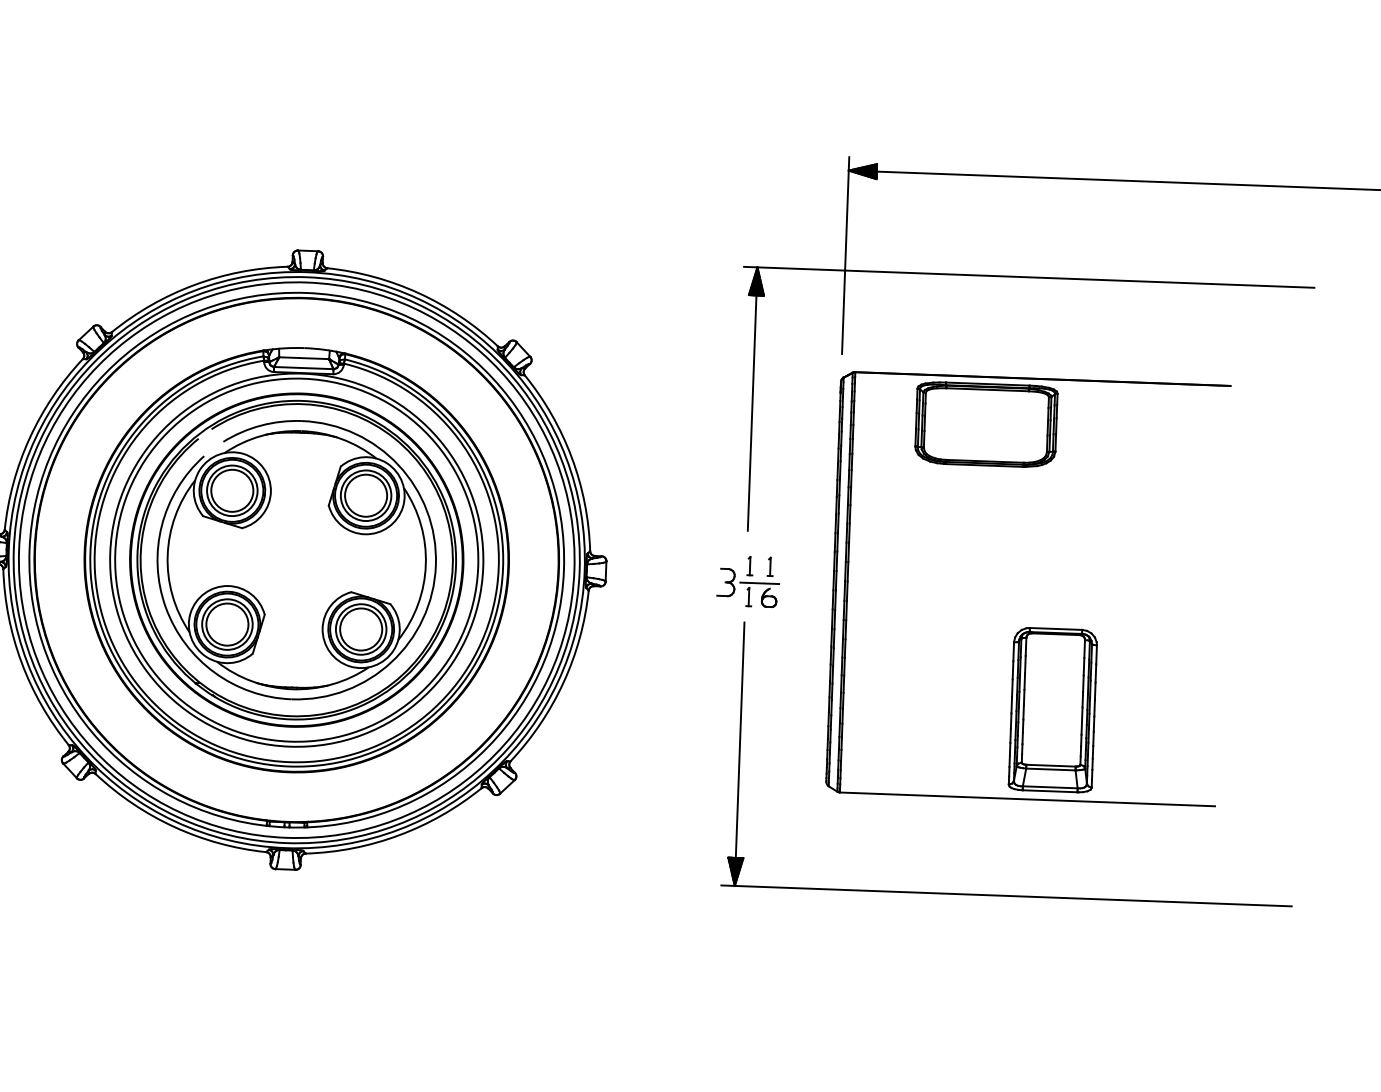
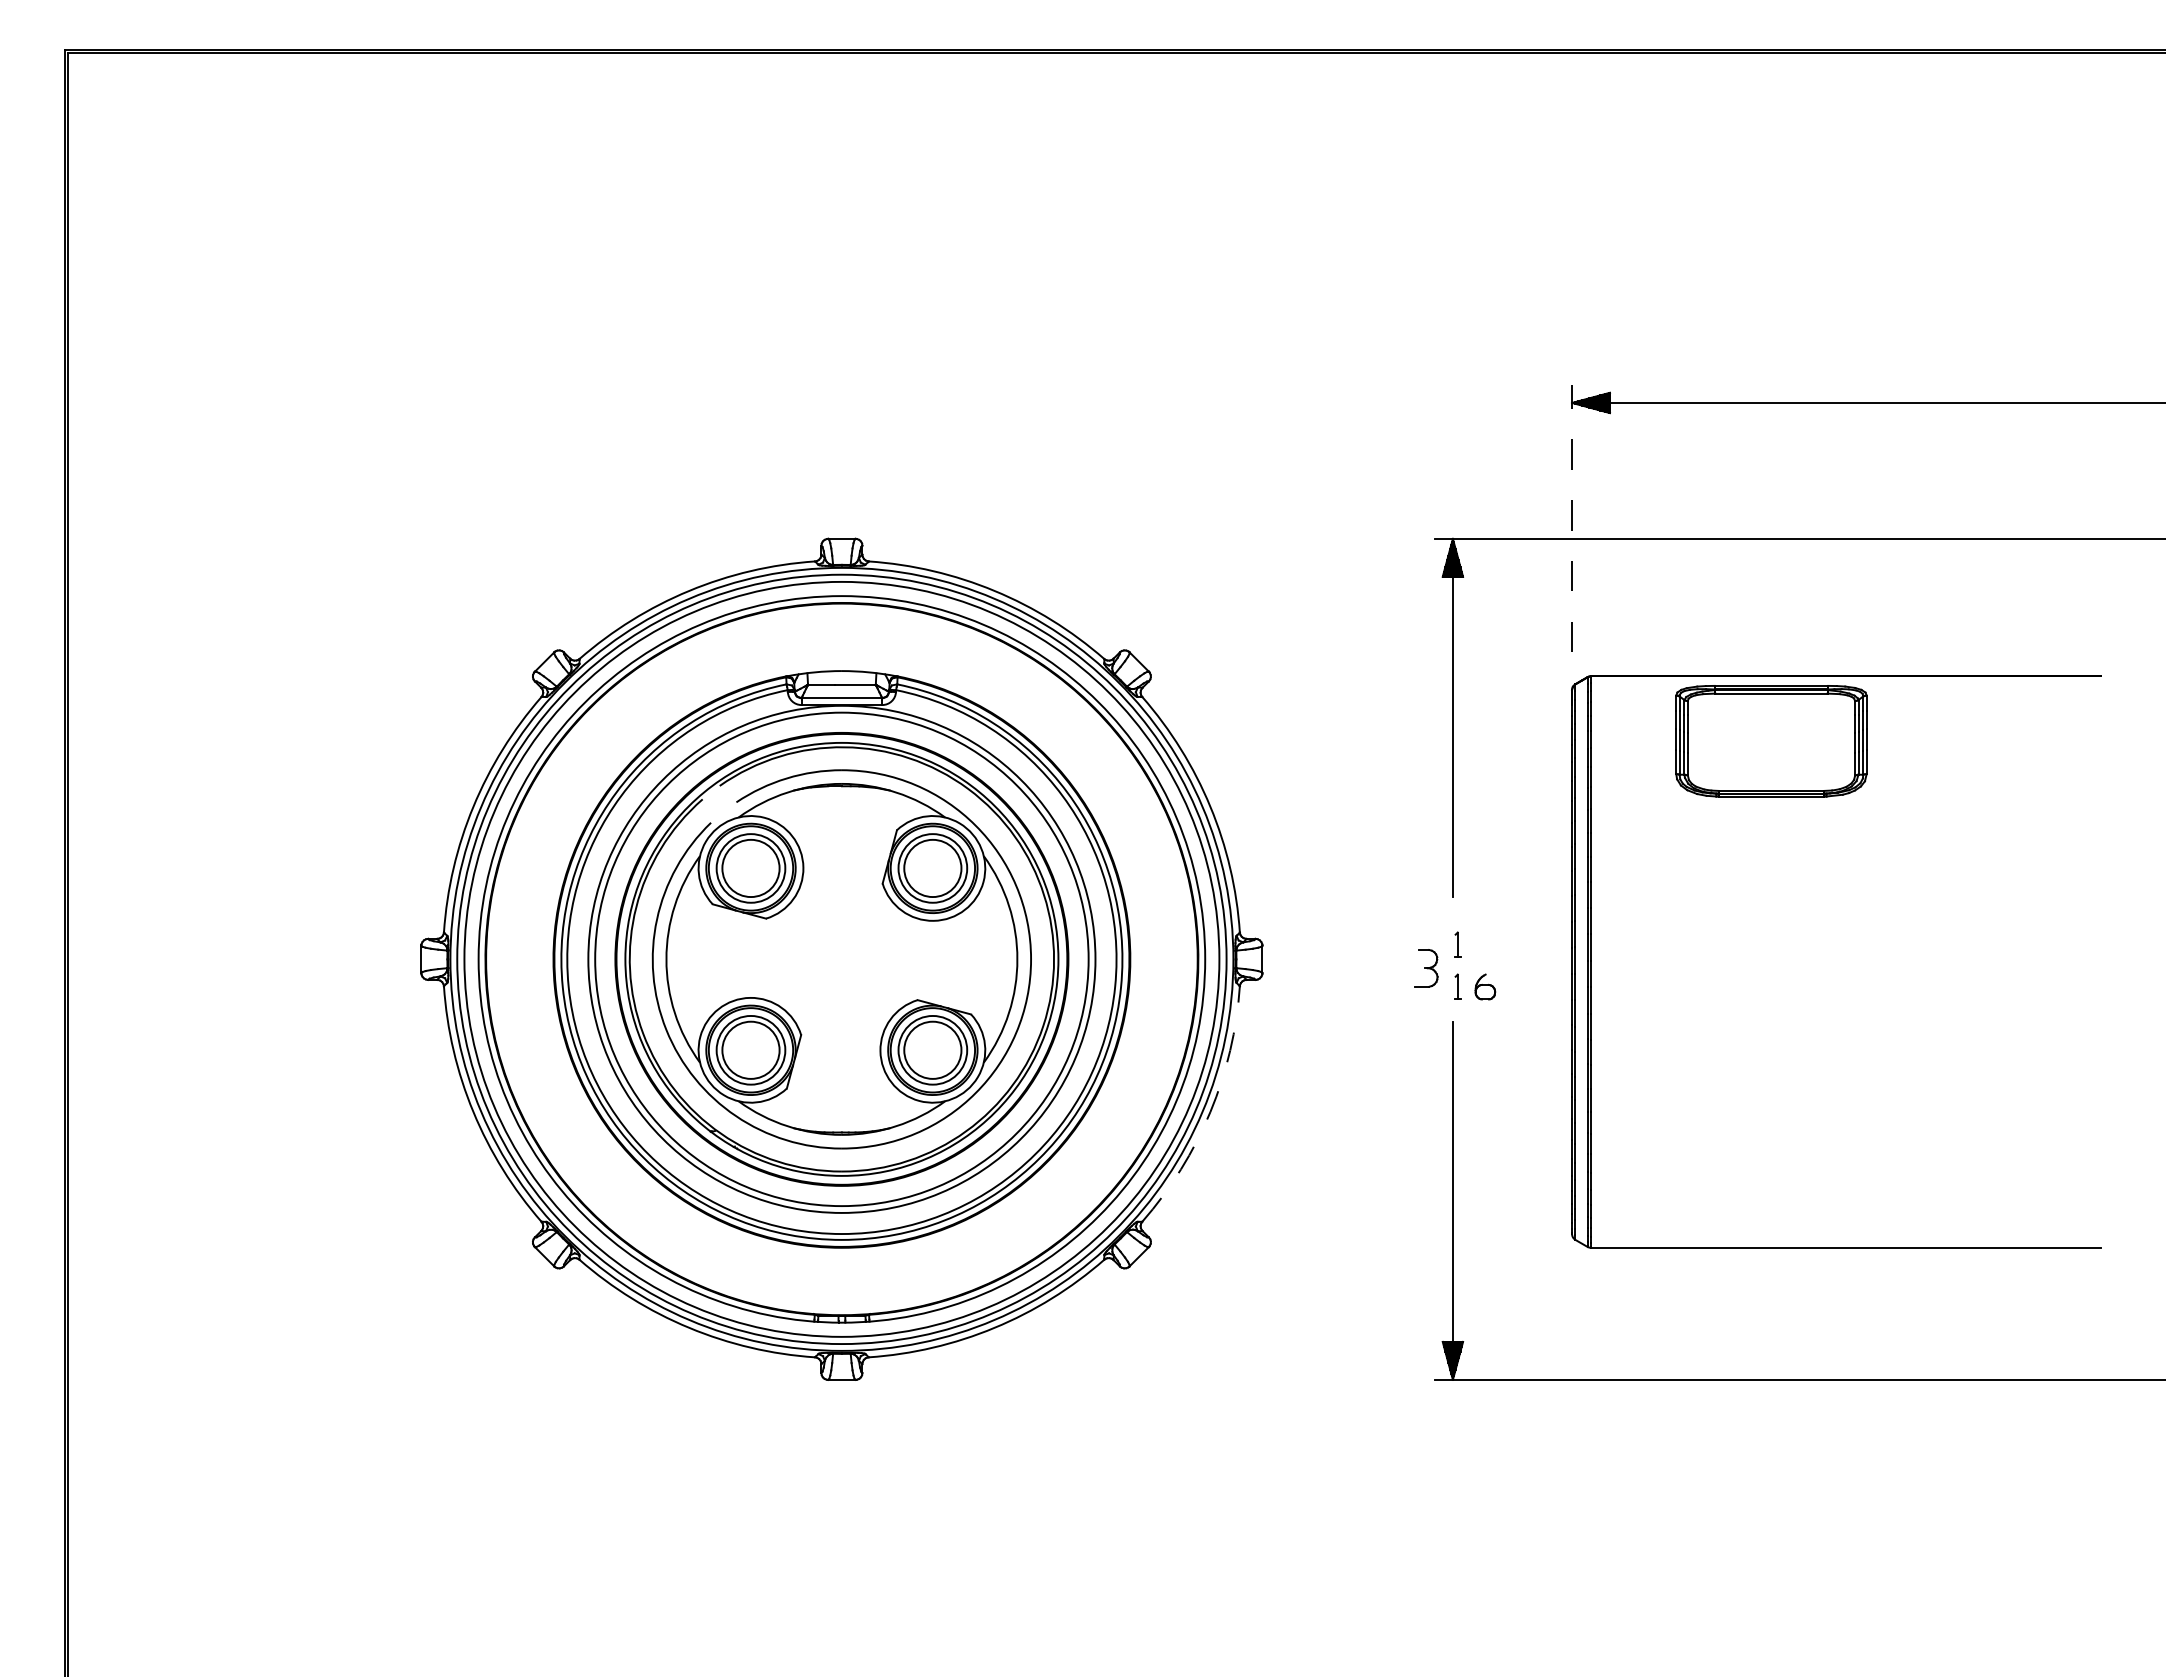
line: (845, 255) -> (1572, 518), solid -> dashed
part: (770, 566) -> (1485, 944), removed
line: (759, 583) -> (1471, 967), removed
arc: (563, 682) -> (1210, 1112), solid -> dashed
part: (1052, 710) -> (1875, 1125), removed

